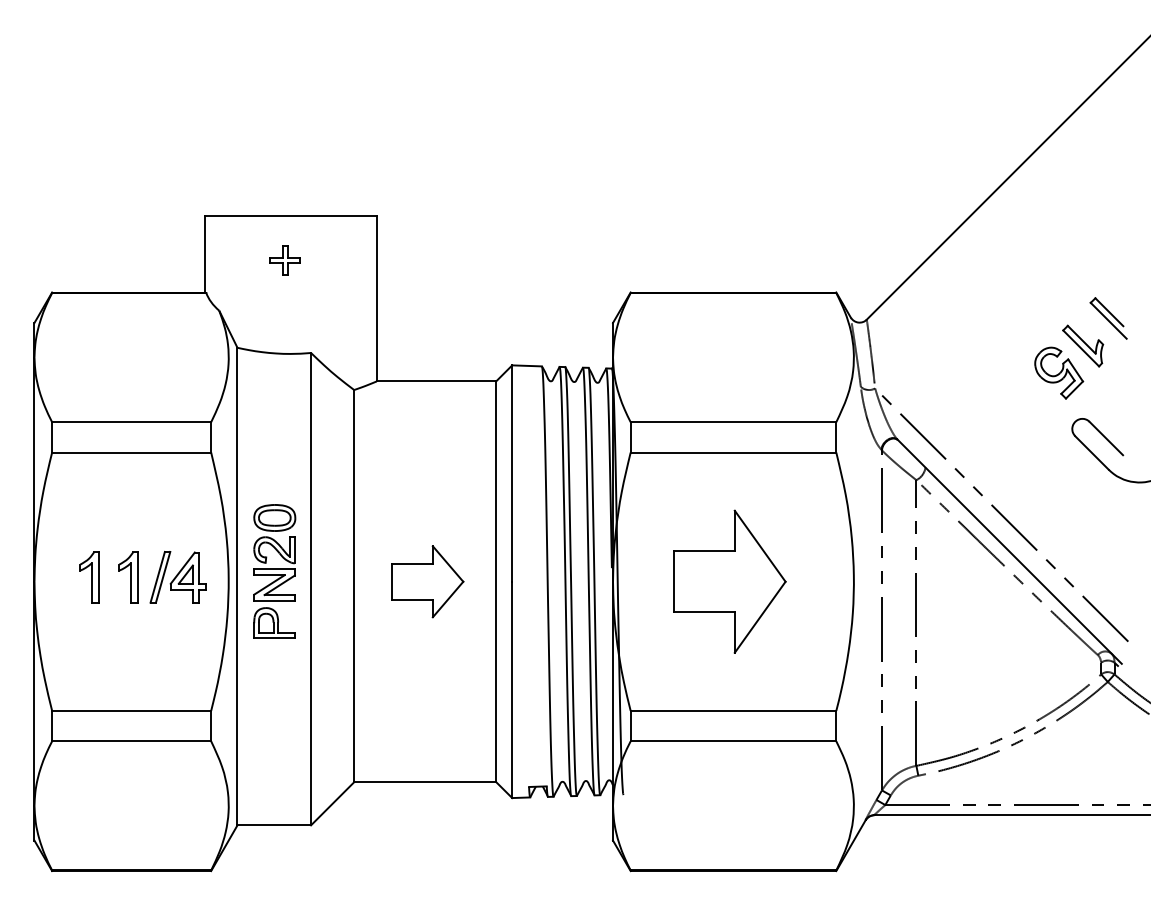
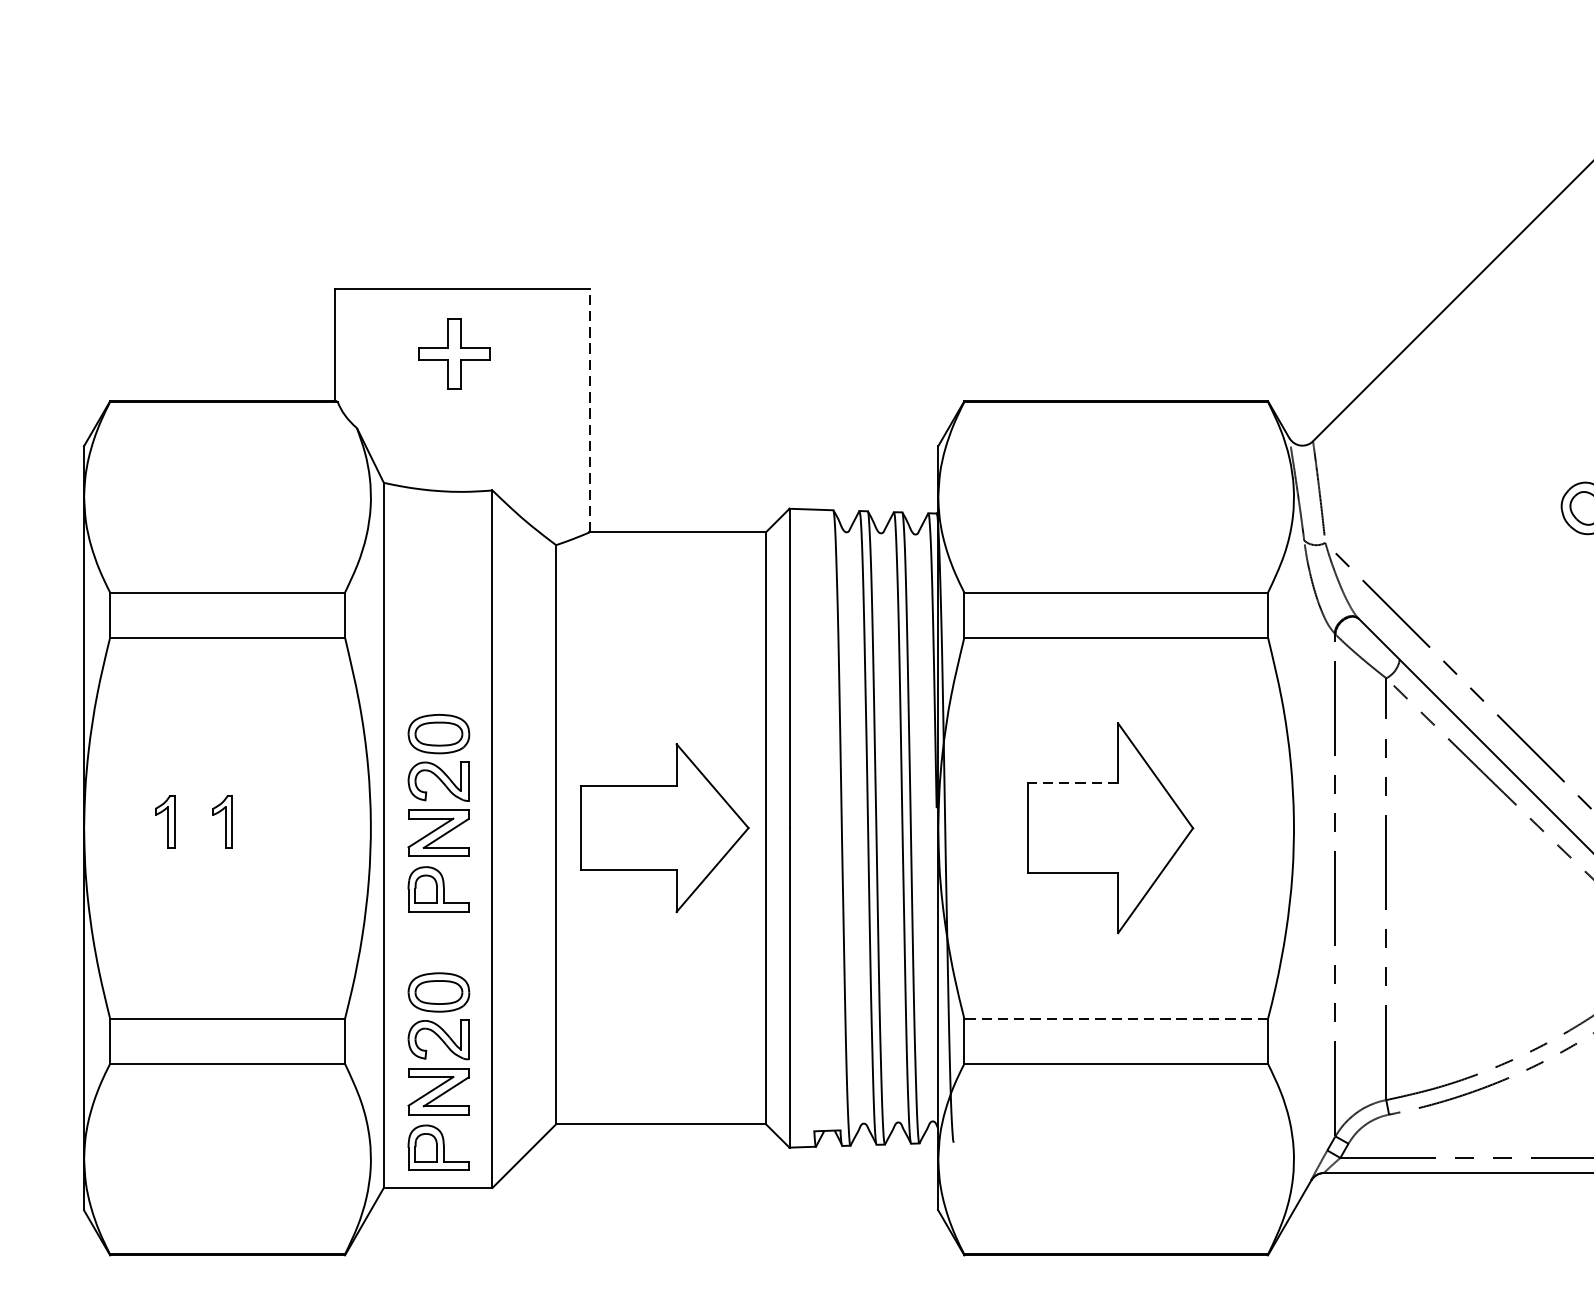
part: (284, 260) -> (453, 353), size x1.6
line: (377, 298) -> (590, 410), solid -> dashed
line: (703, 551) -> (1071, 783), solid -> dashed
part: (177, 576) -> (295, 820), removed
part: (89, 577) -> (165, 821), size x0.7
part: (128, 577) -> (222, 821), size x0.7
part: (427, 581) -> (664, 827), size x1.6
line: (733, 710) -> (1116, 1018), solid -> dashed
part: (274, 746) -> (438, 1071), added

